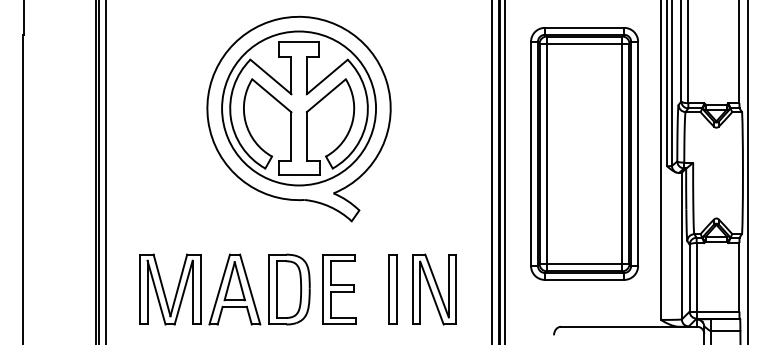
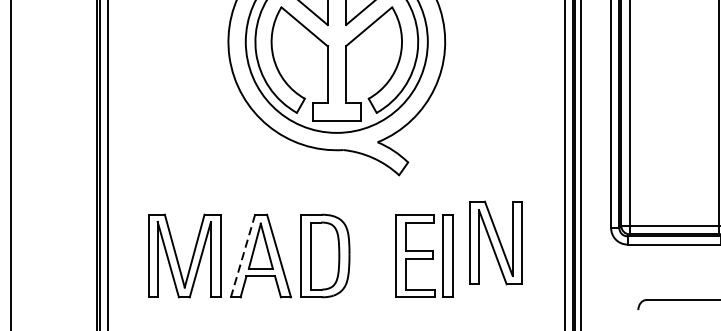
part: (339, 289) -> (415, 255), moved
part: (434, 289) -> (495, 242), moved
line: (219, 290) -> (242, 257), solid -> dashed

